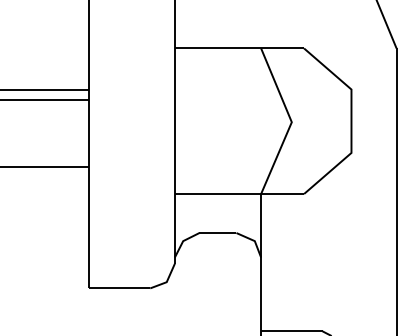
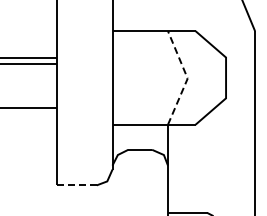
line: (291, 122) -> (187, 78), solid -> dashed
line: (118, 288) -> (76, 185), solid -> dashed

